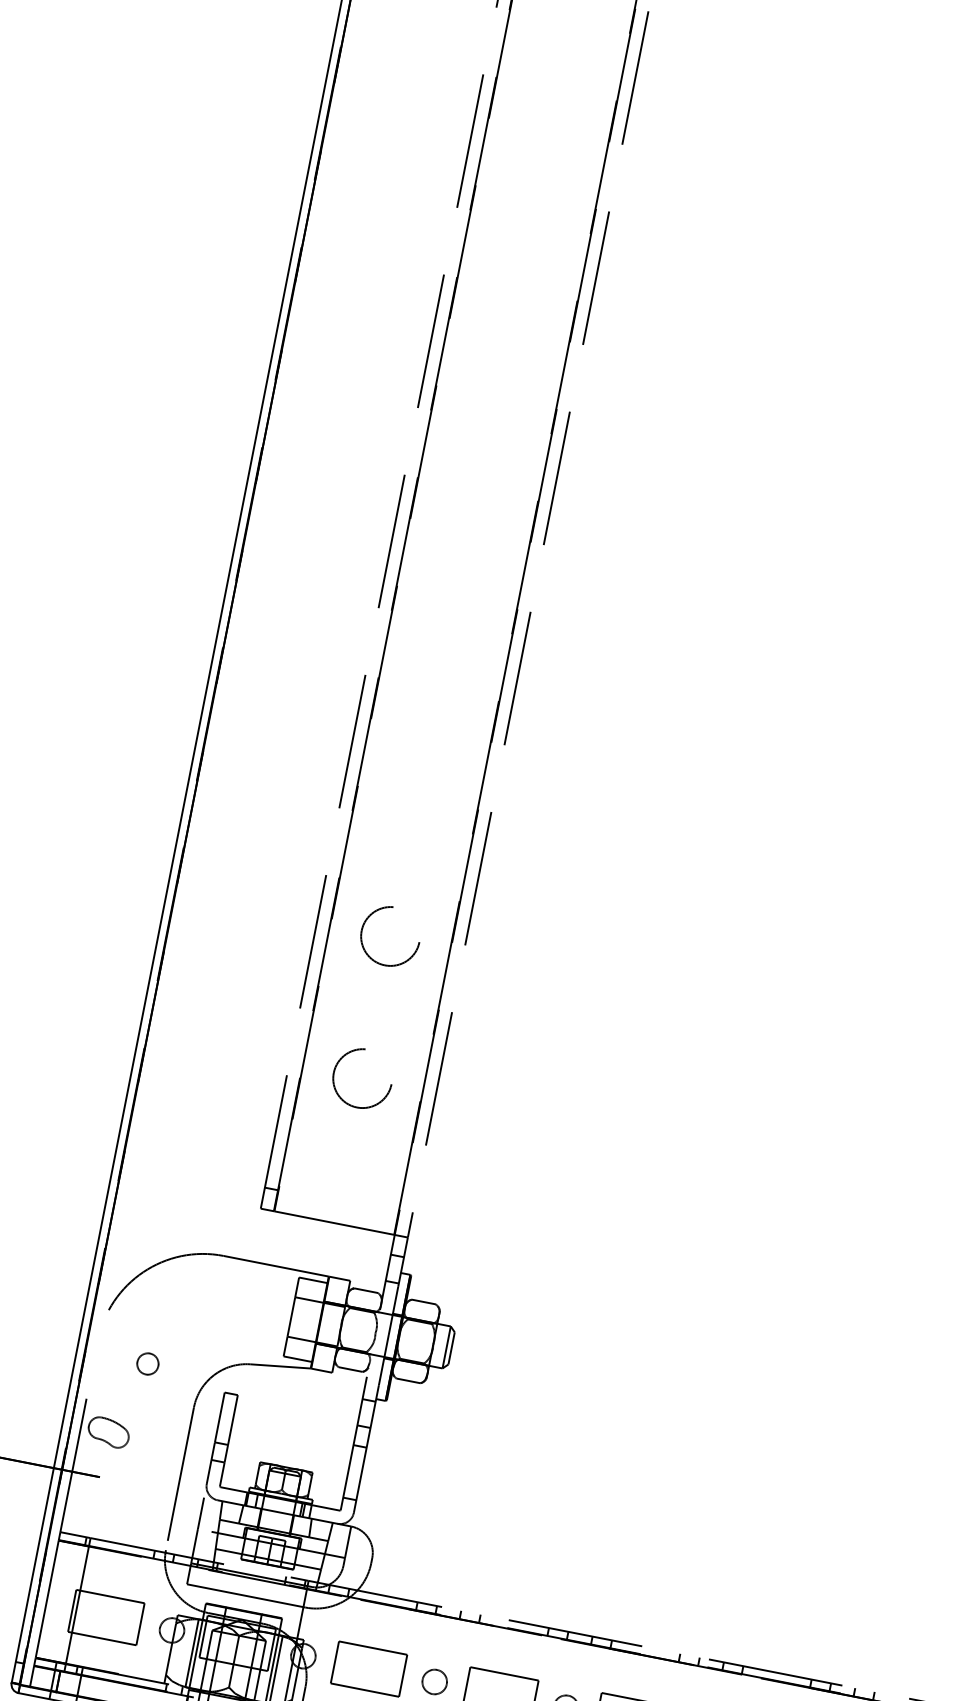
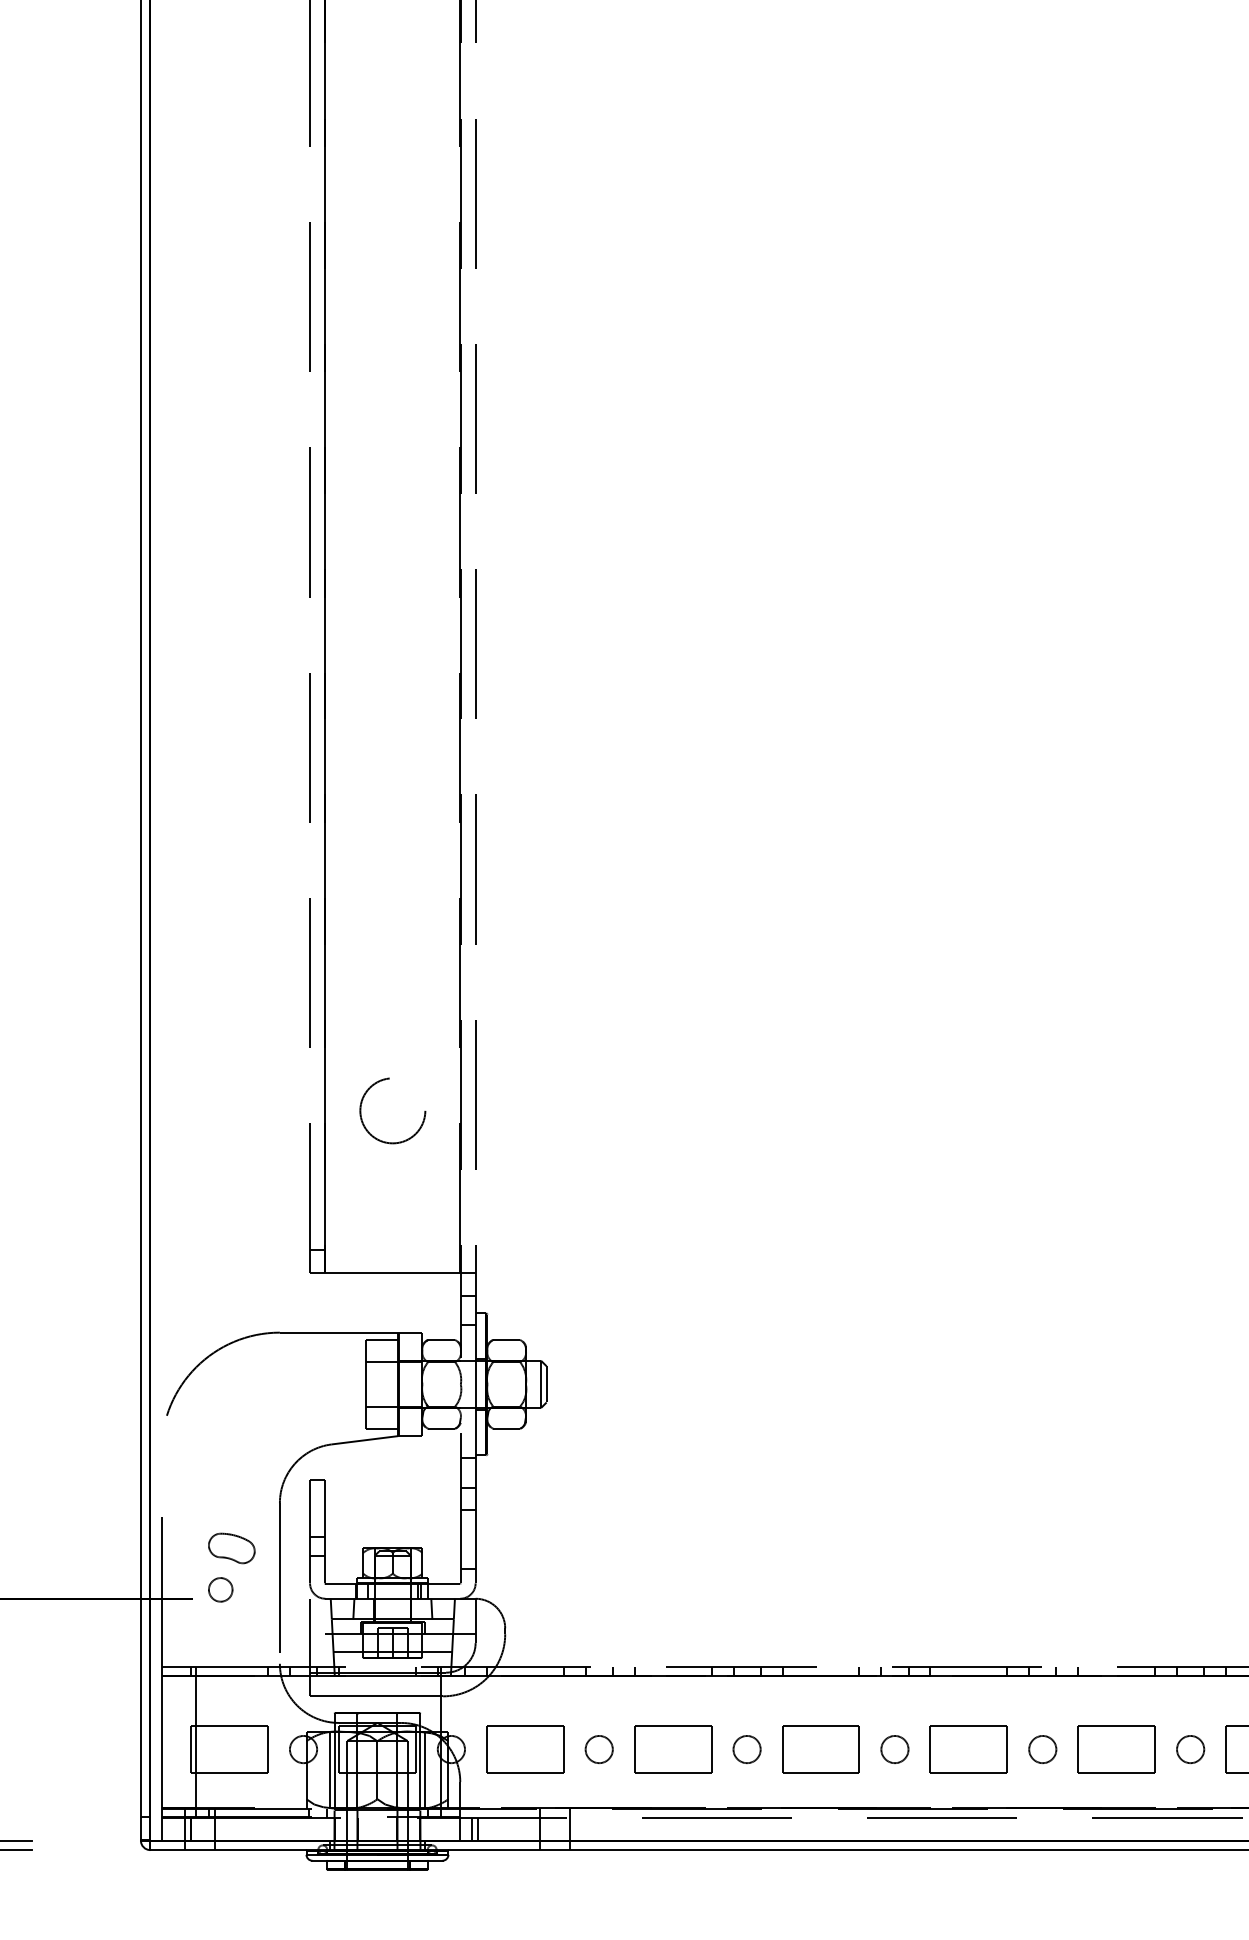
circle: (390, 936) -> (392, 950), removed
circle: (147, 1363) -> (220, 1589), moved
part: (108, 1432) -> (231, 1548), moved

